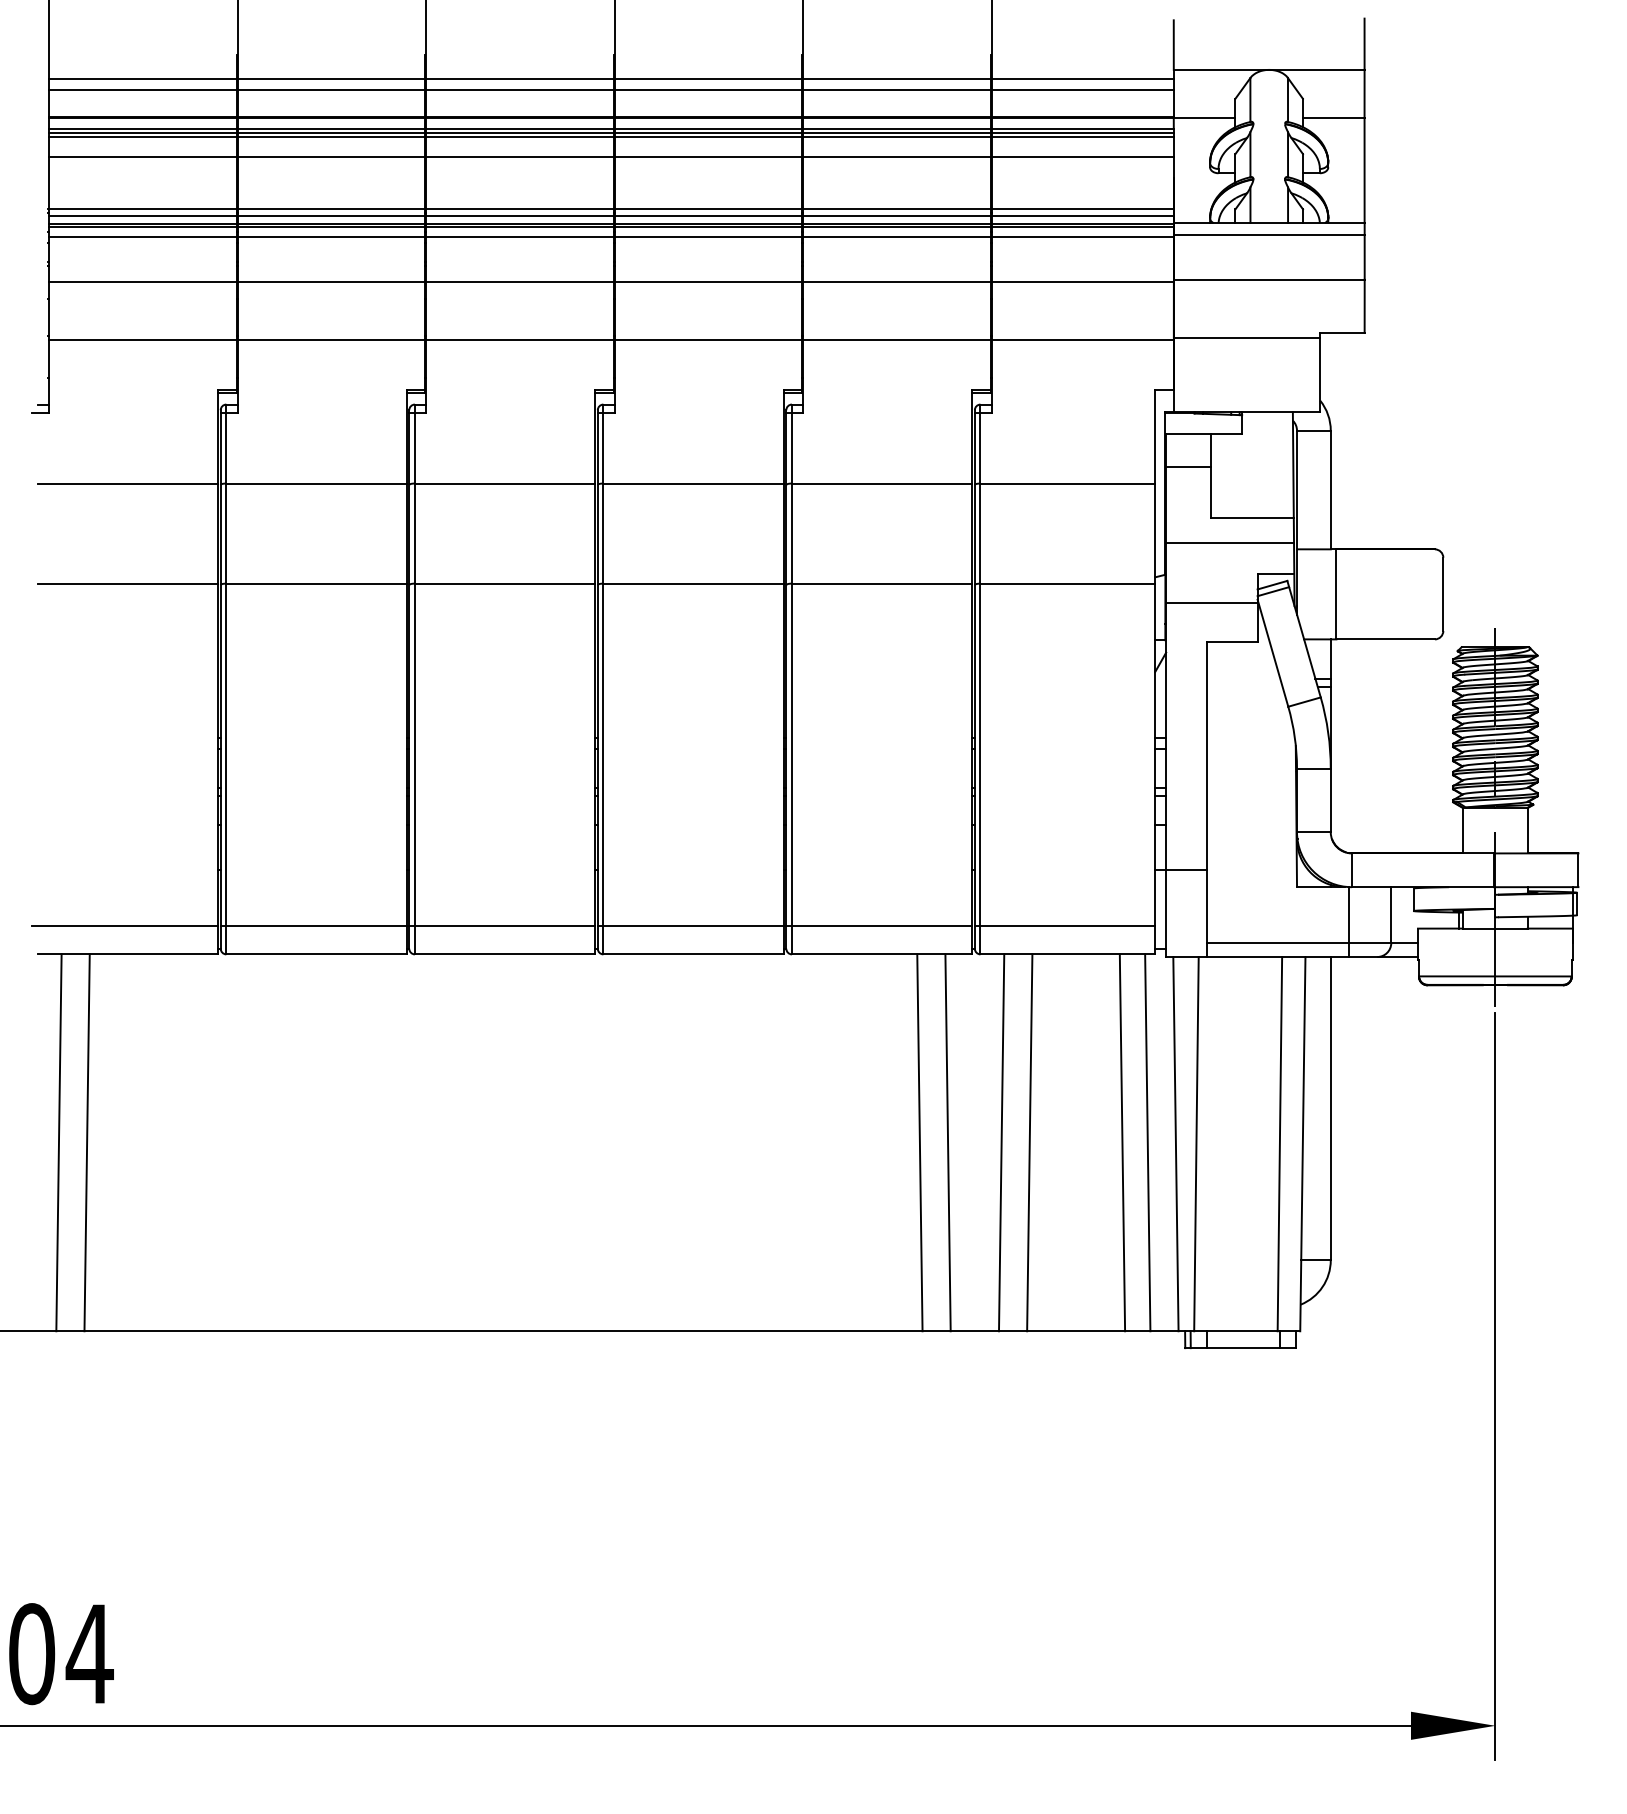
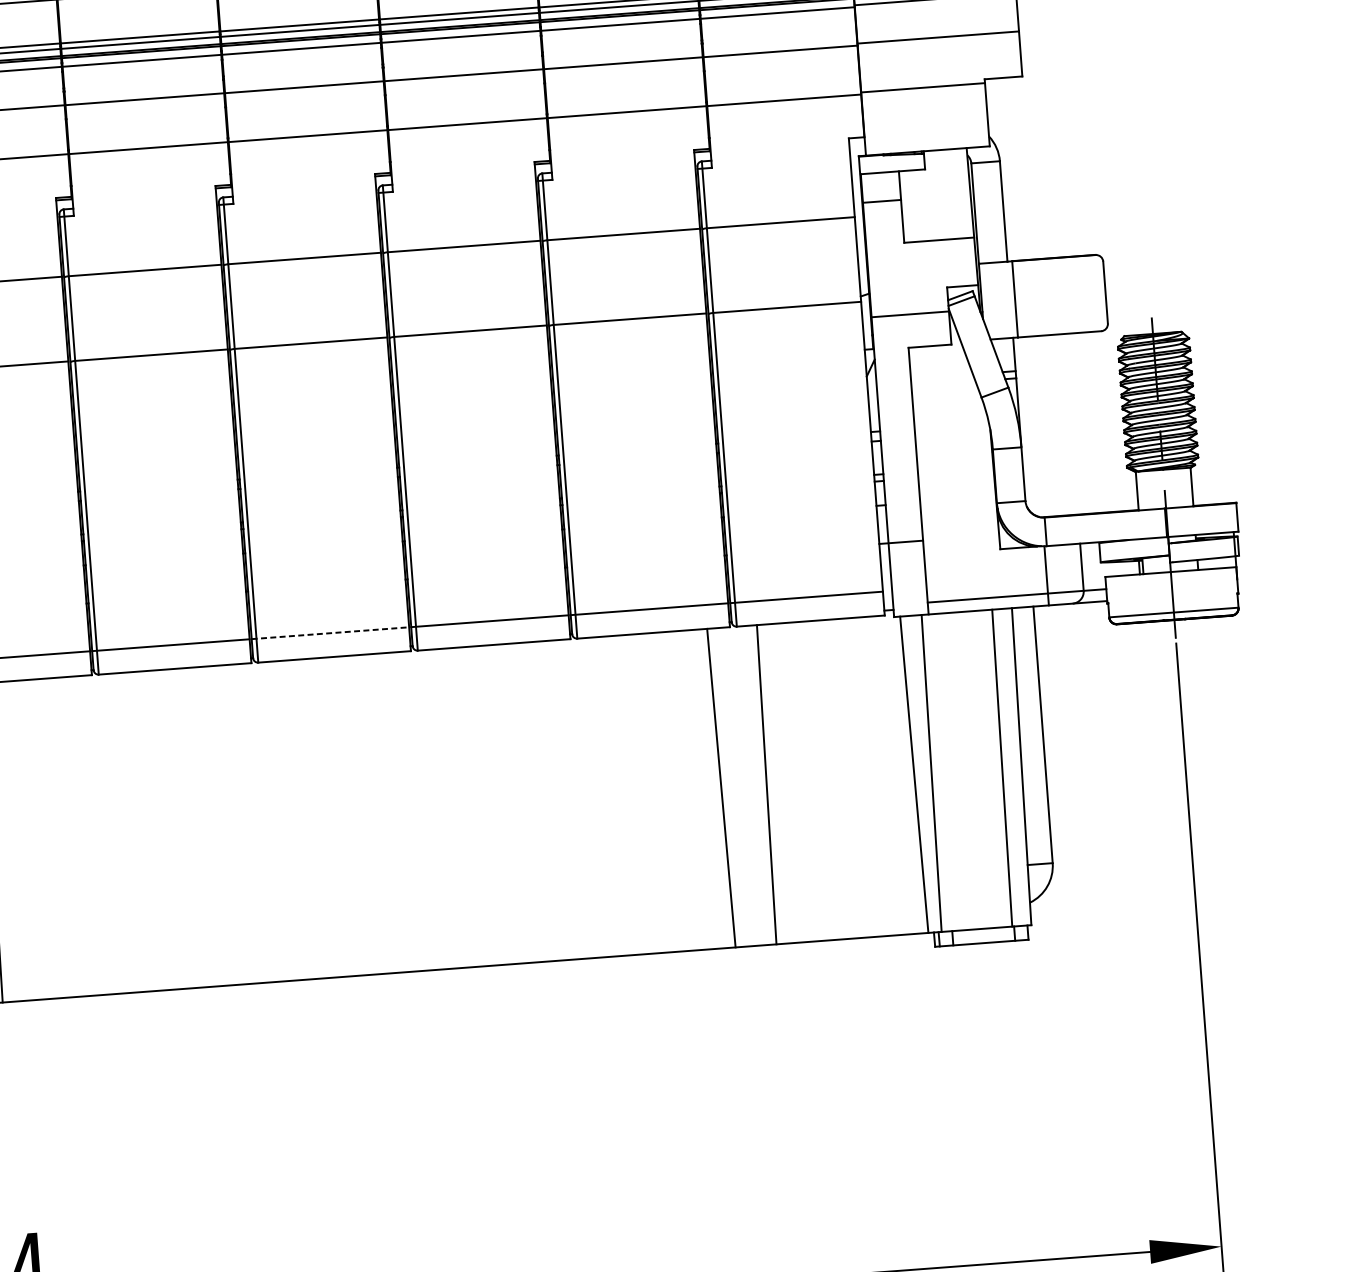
line: (1230, 543) -> (922, 263), removed
line: (502, 926) -> (330, 633), solid -> dashed
line: (919, 1142) -> (697, 789), removed
line: (1029, 1142) -> (790, 782), removed
line: (1122, 1142) -> (868, 776), removed
line: (1147, 1142) -> (890, 775), removed

